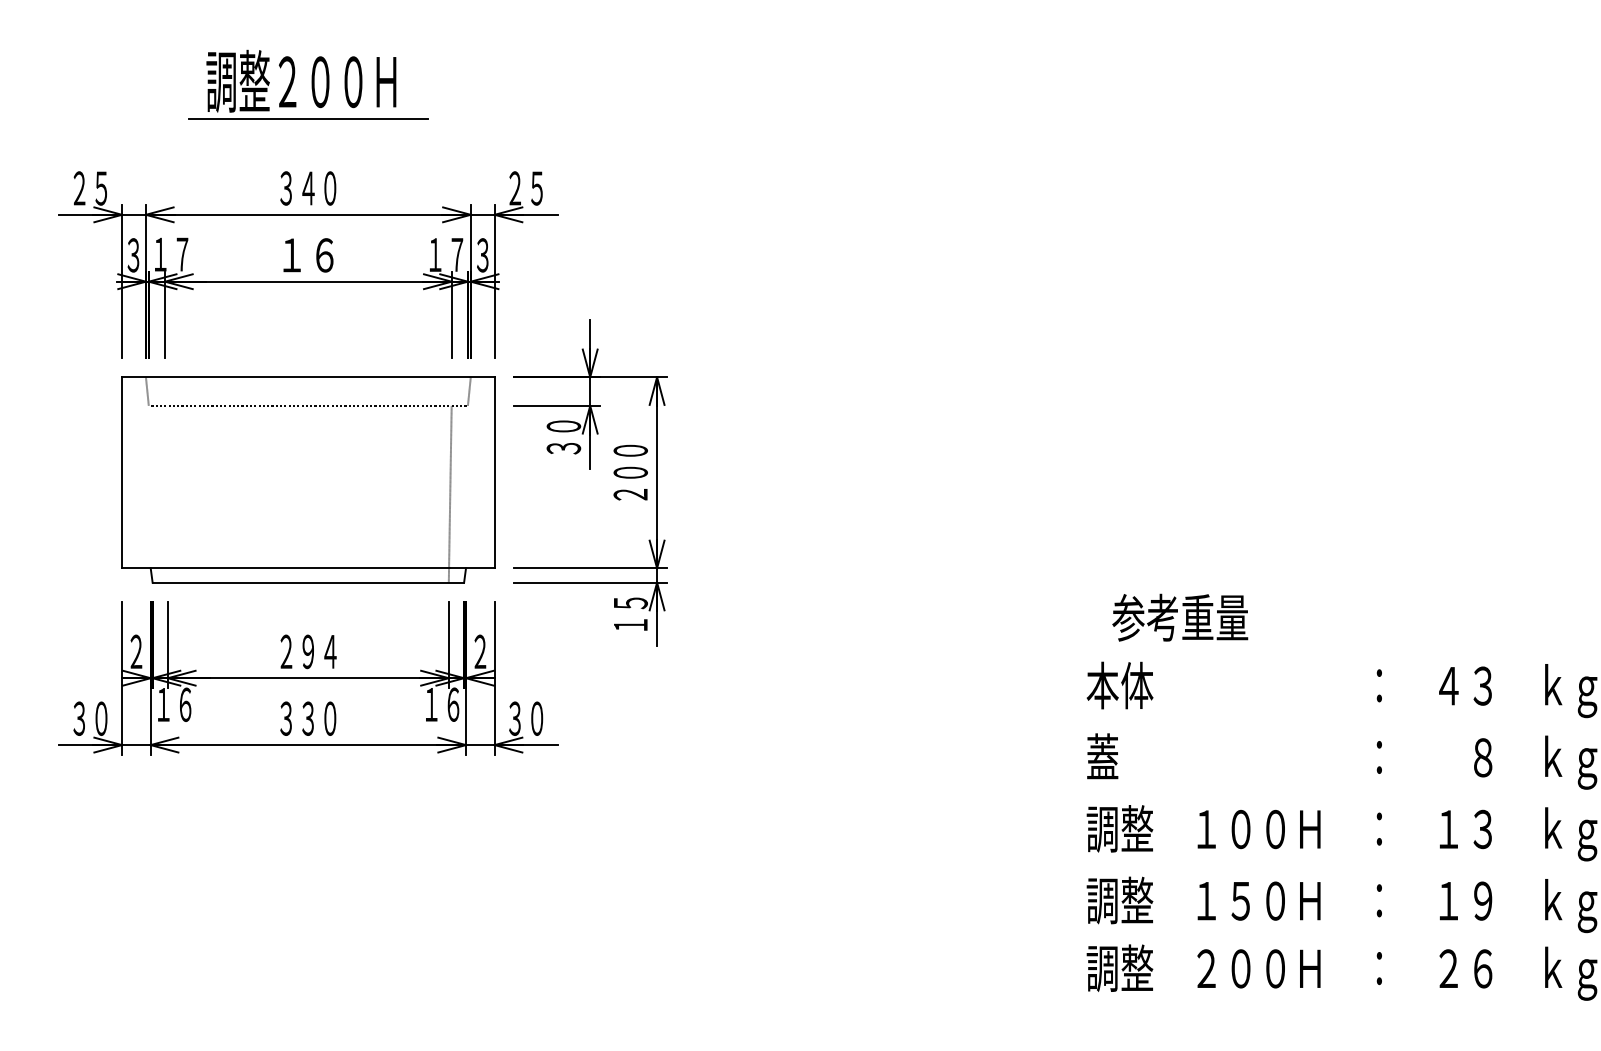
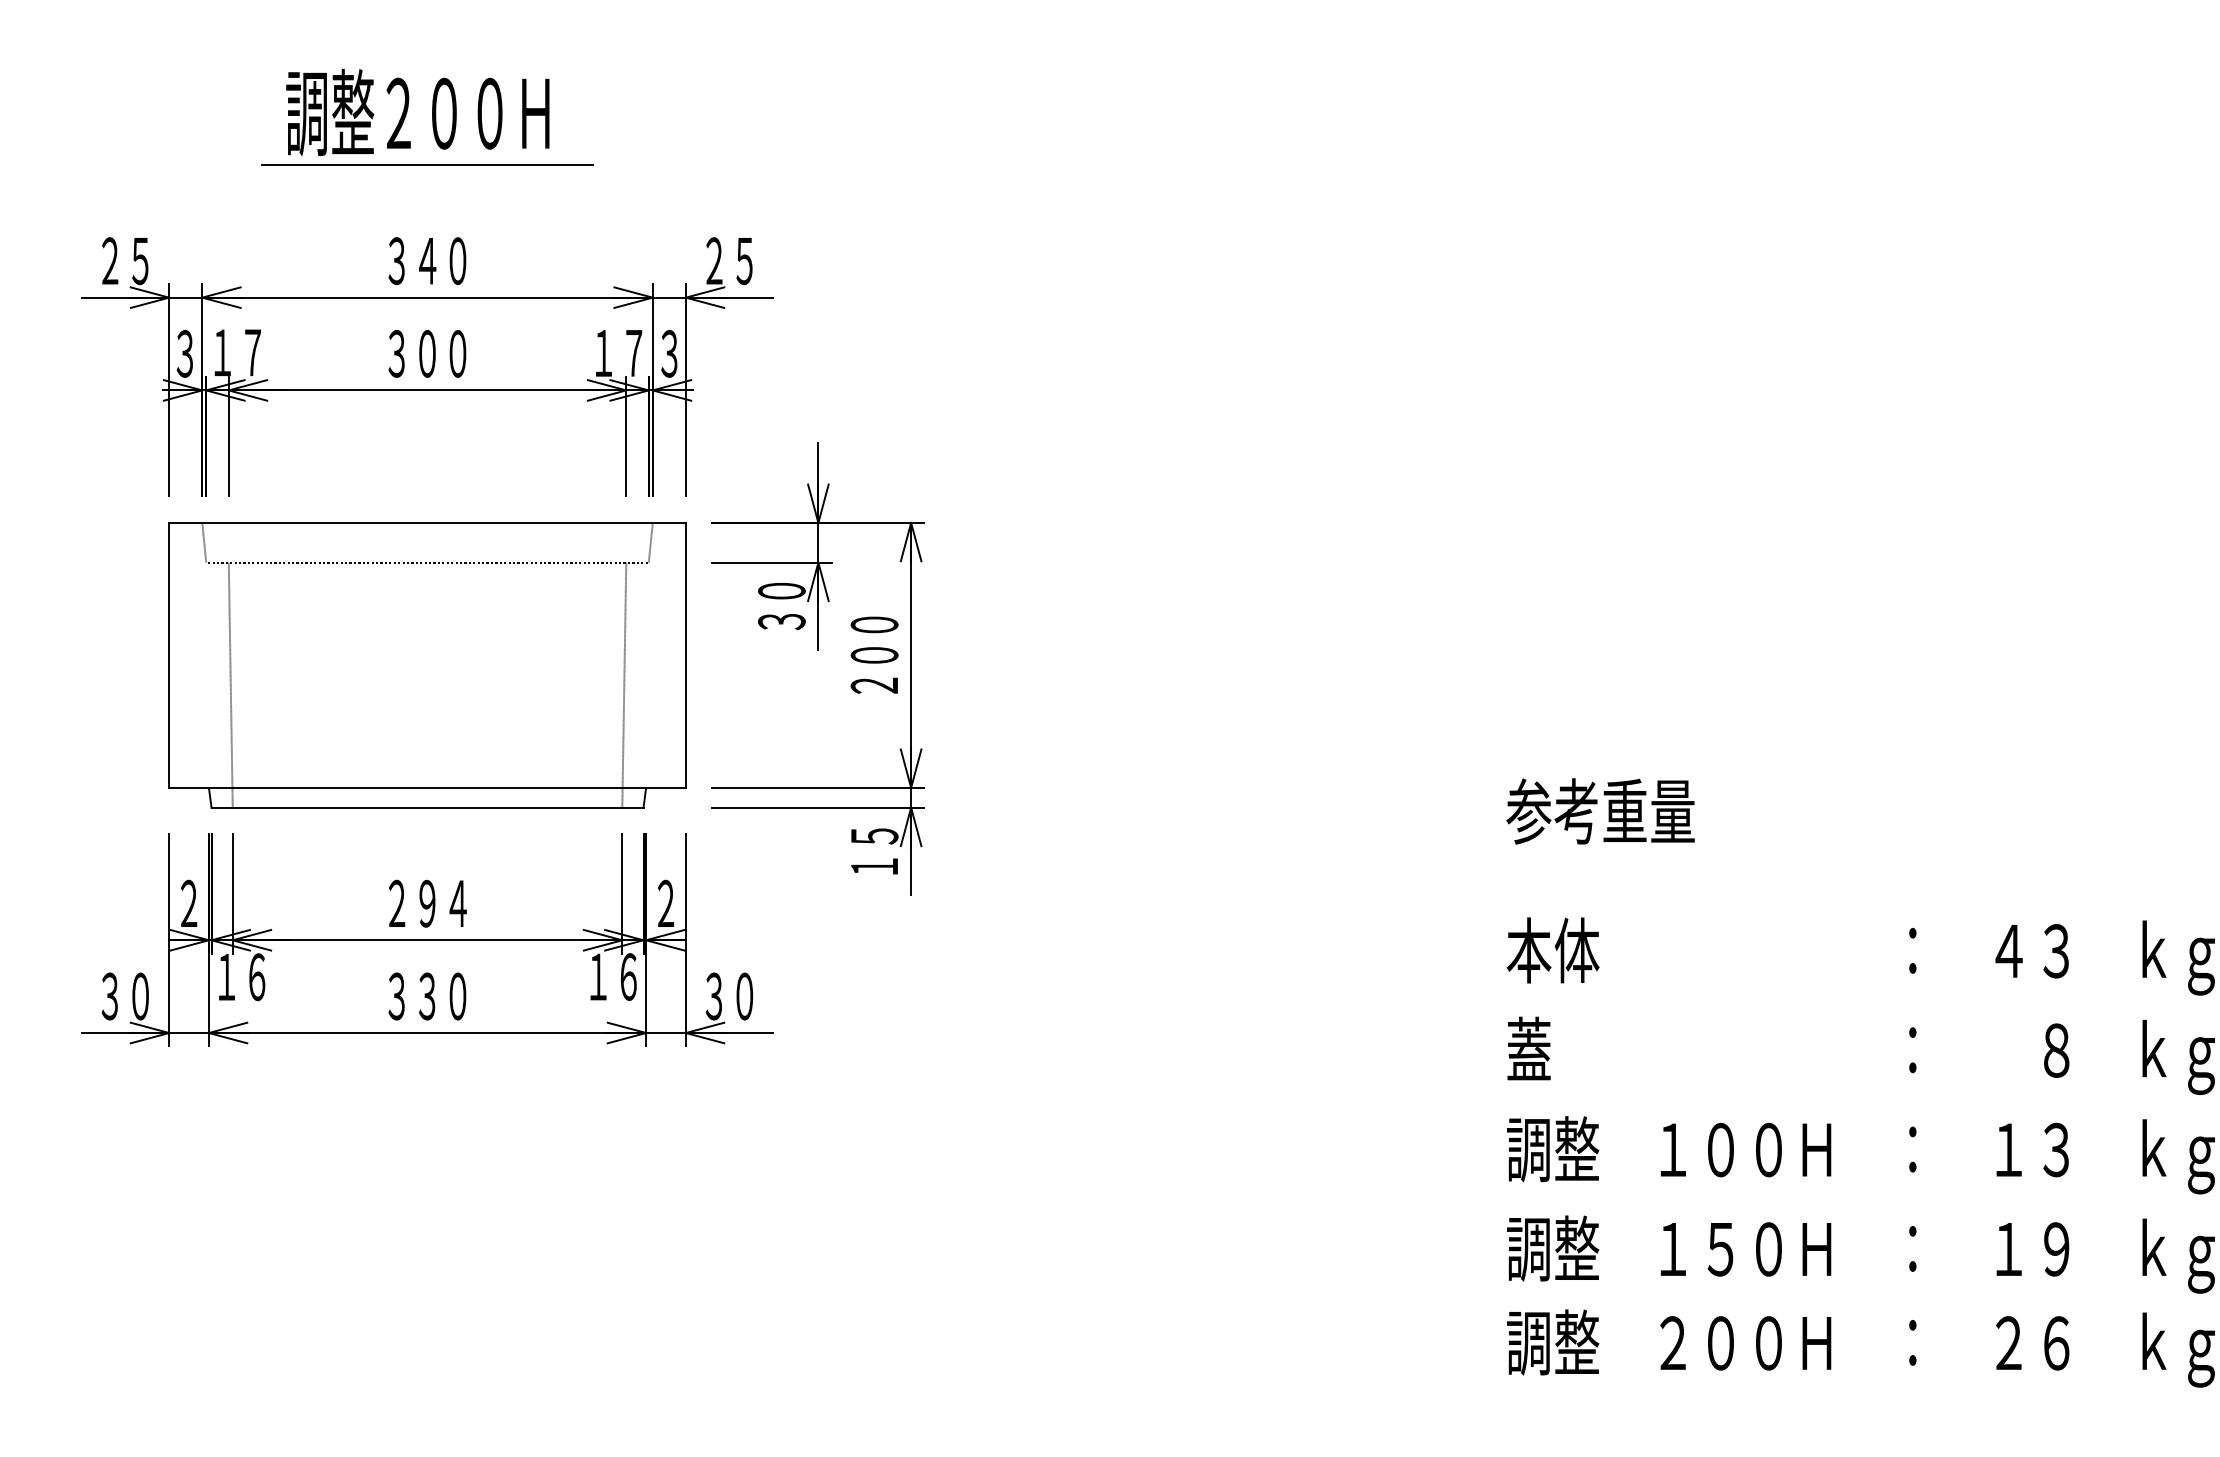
text: (308, 255) -> (427, 353), １６ -> ３００
line: (166, 493) -> (230, 684), added
text: (1180, 617) -> (1600, 811), moved

